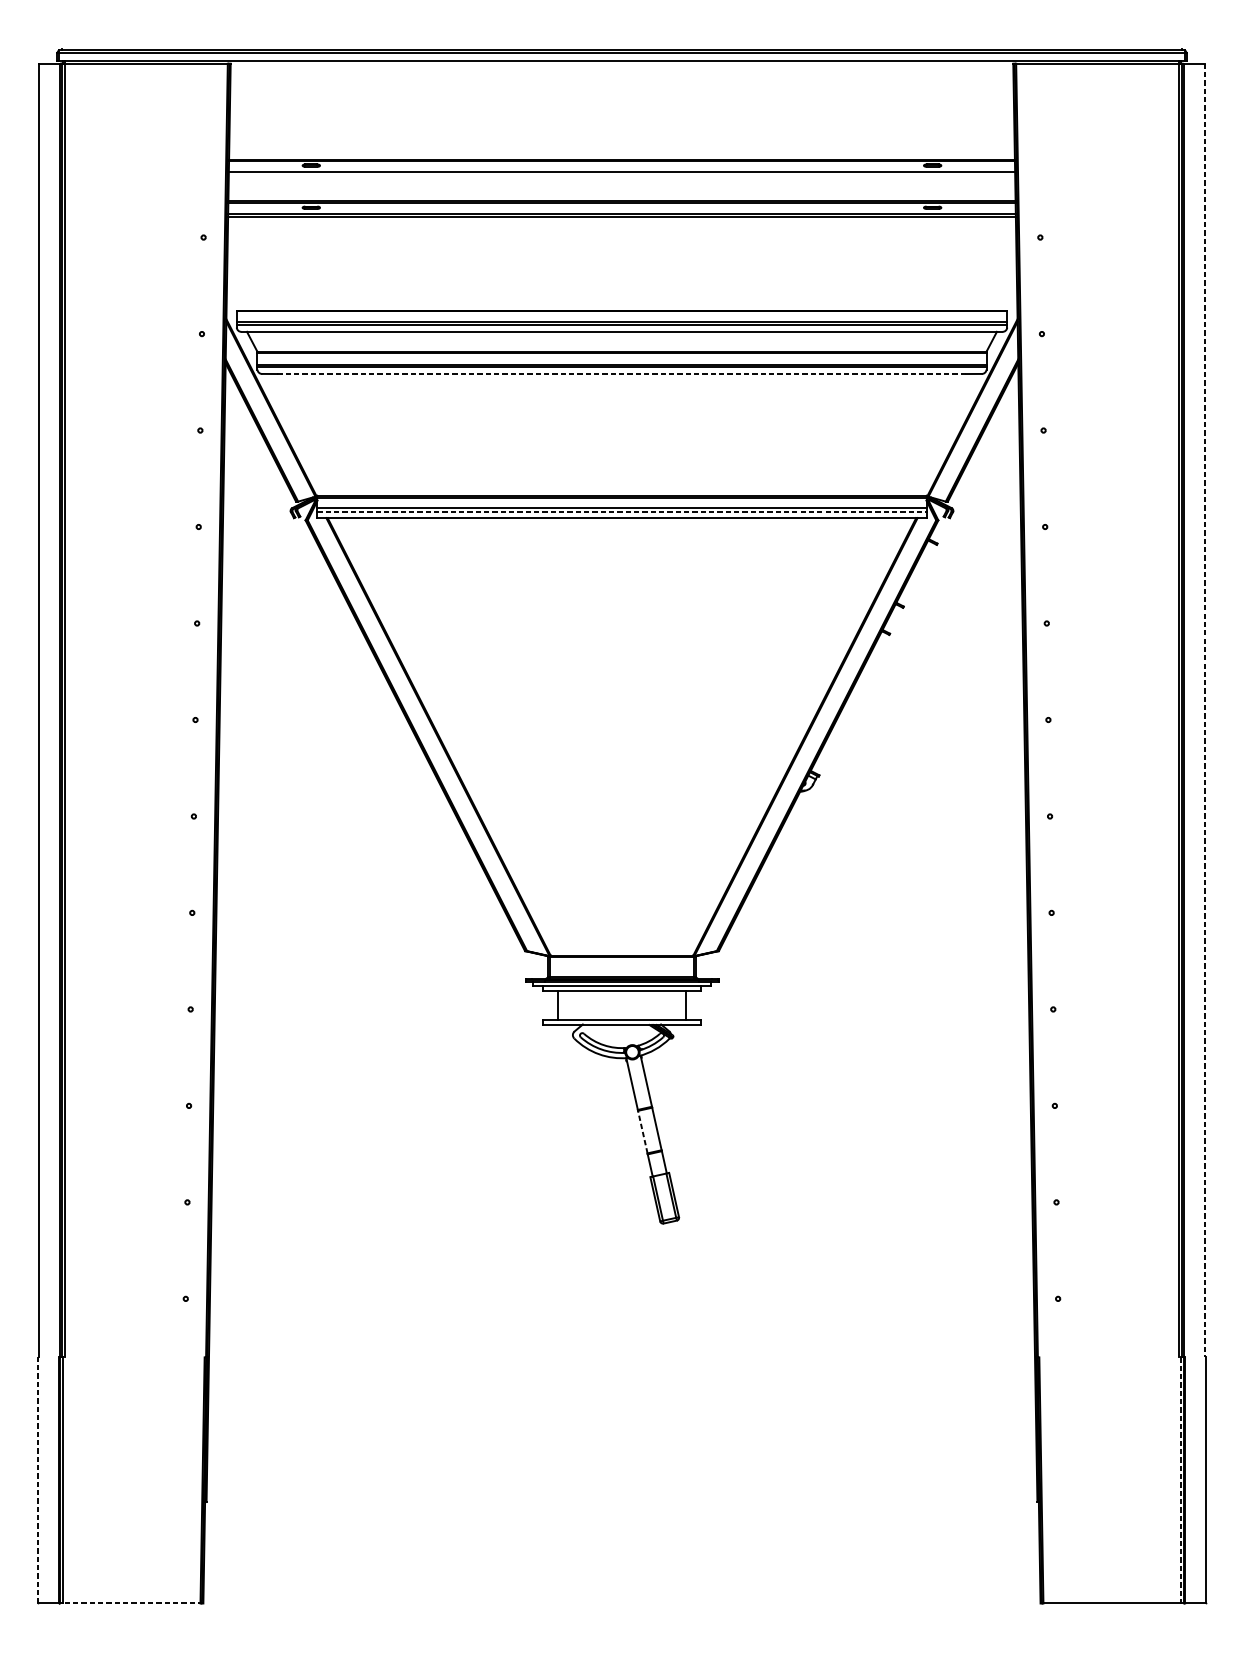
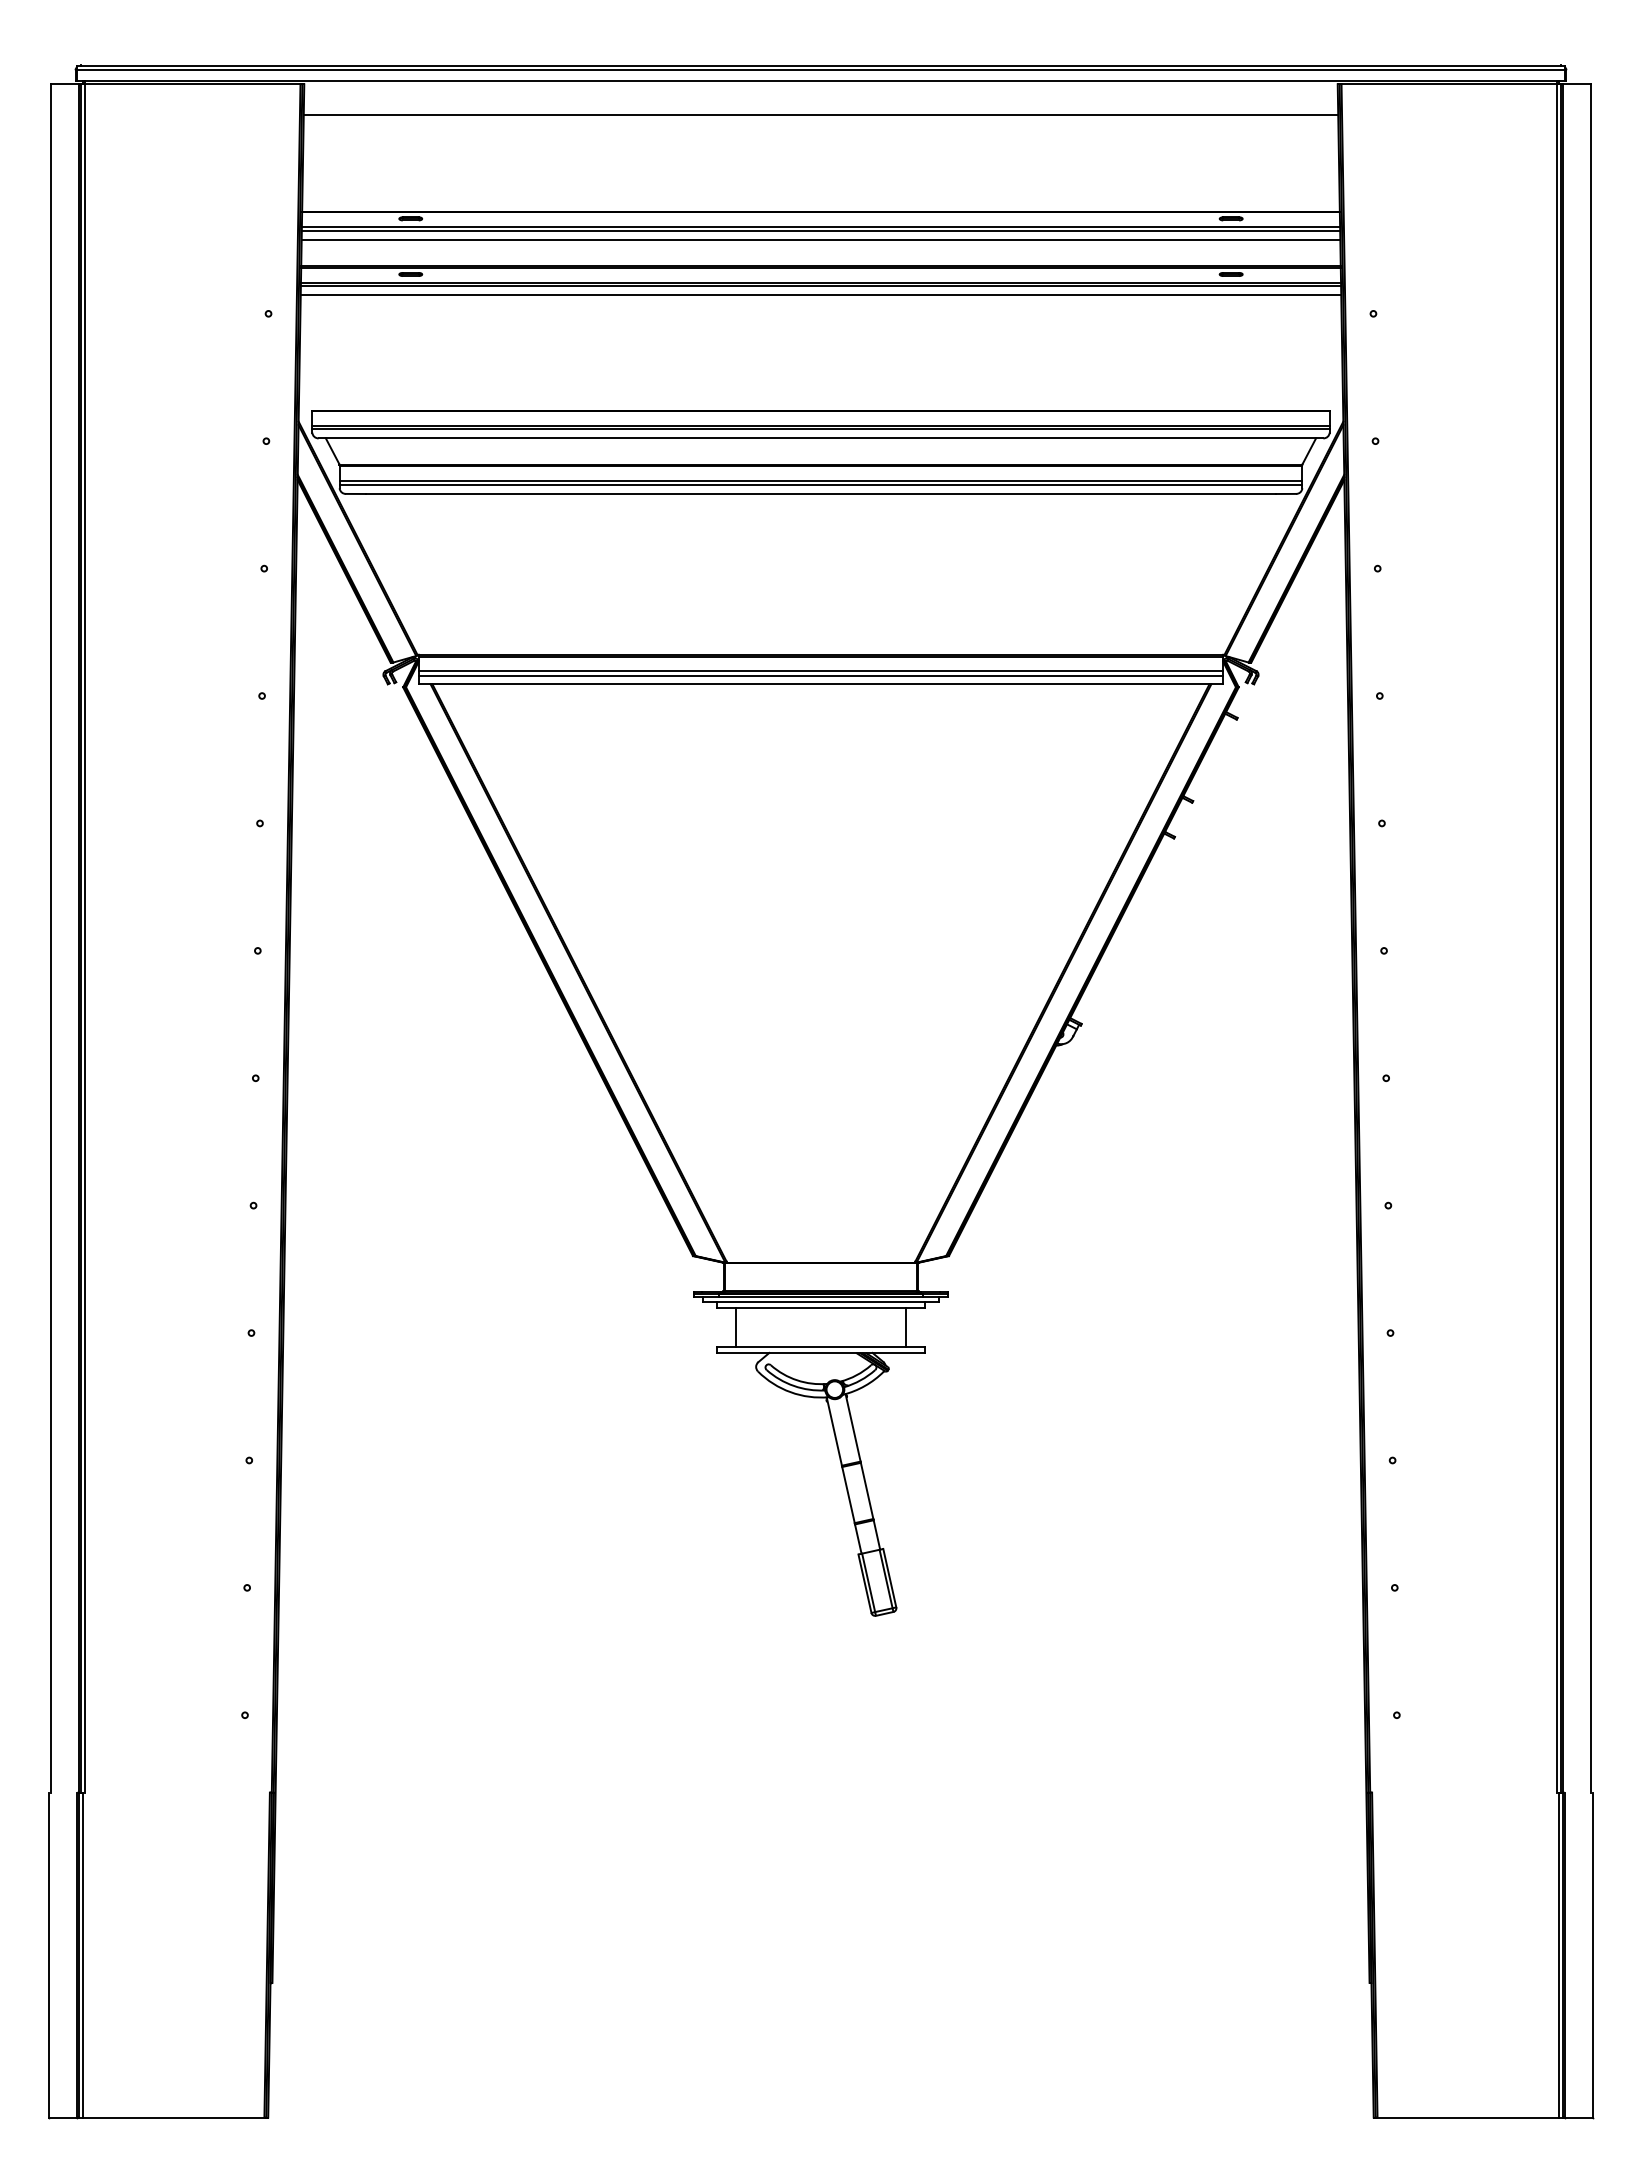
line: (621, 86) -> (820, 114), added
line: (621, 174) -> (820, 230), added
line: (621, 181) -> (820, 239), added
line: (621, 223) -> (820, 295), added
line: (621, 374) -> (820, 494), dashed -> solid
line: (622, 512) -> (821, 676), dashed -> solid
line: (1204, 710) -> (1590, 938), dashed -> solid
line: (642, 1132) -> (848, 1495), dashed -> solid
line: (37, 1480) -> (49, 1954), dashed -> solid
line: (1180, 1480) -> (1558, 1955), dashed -> solid
line: (133, 1603) -> (175, 2117), dashed -> solid

